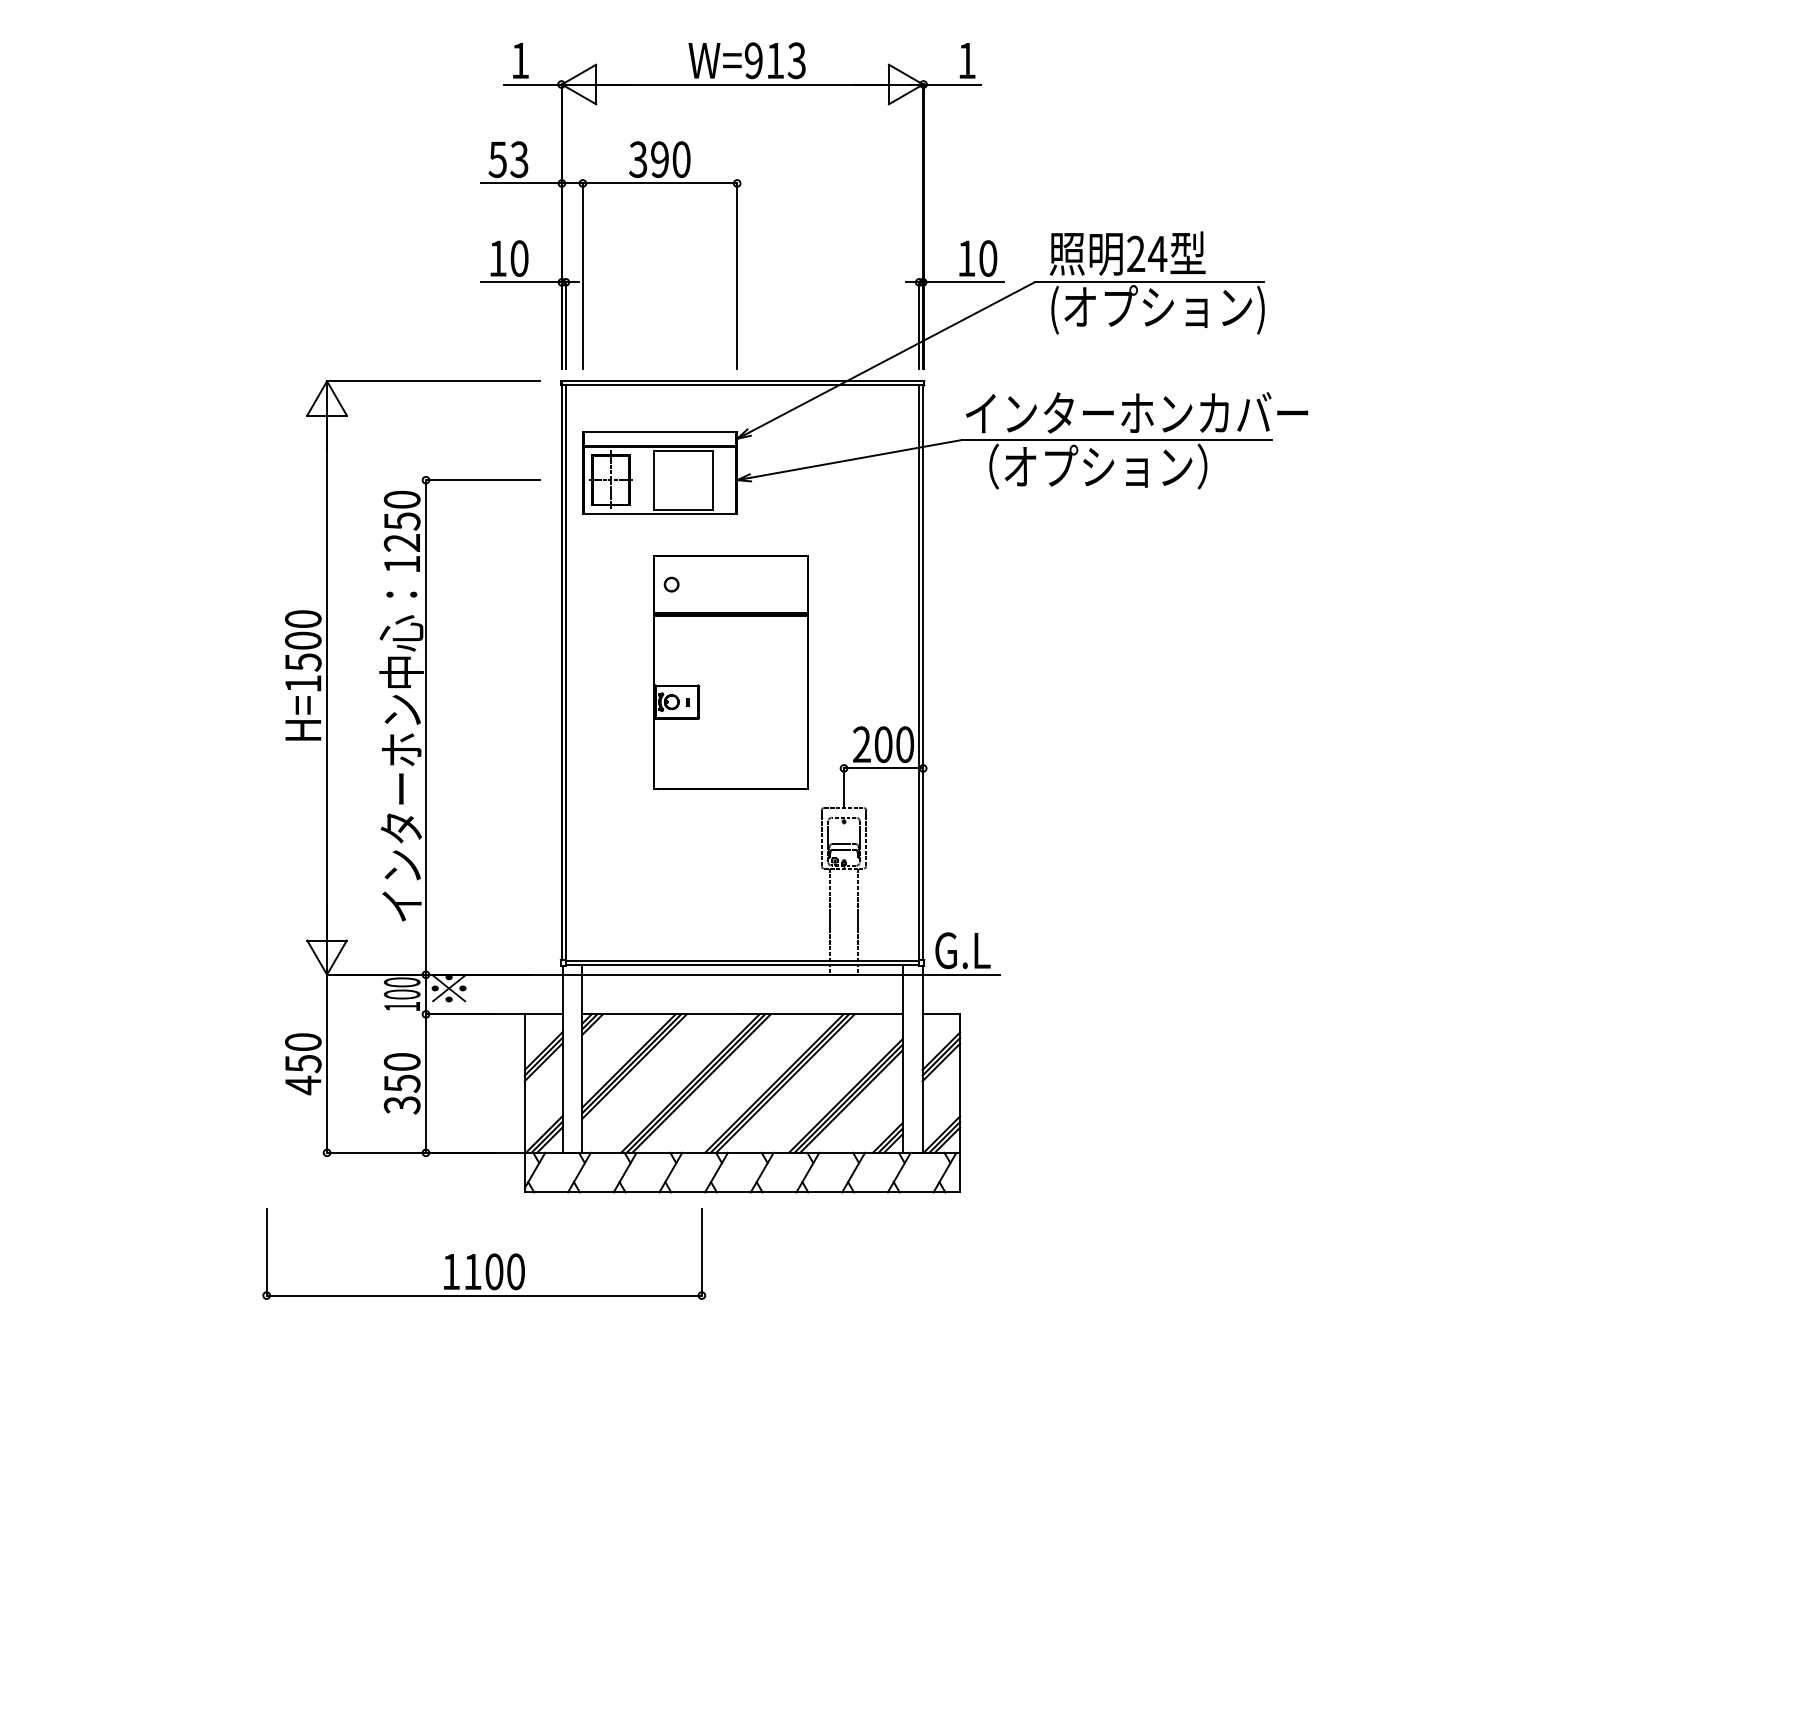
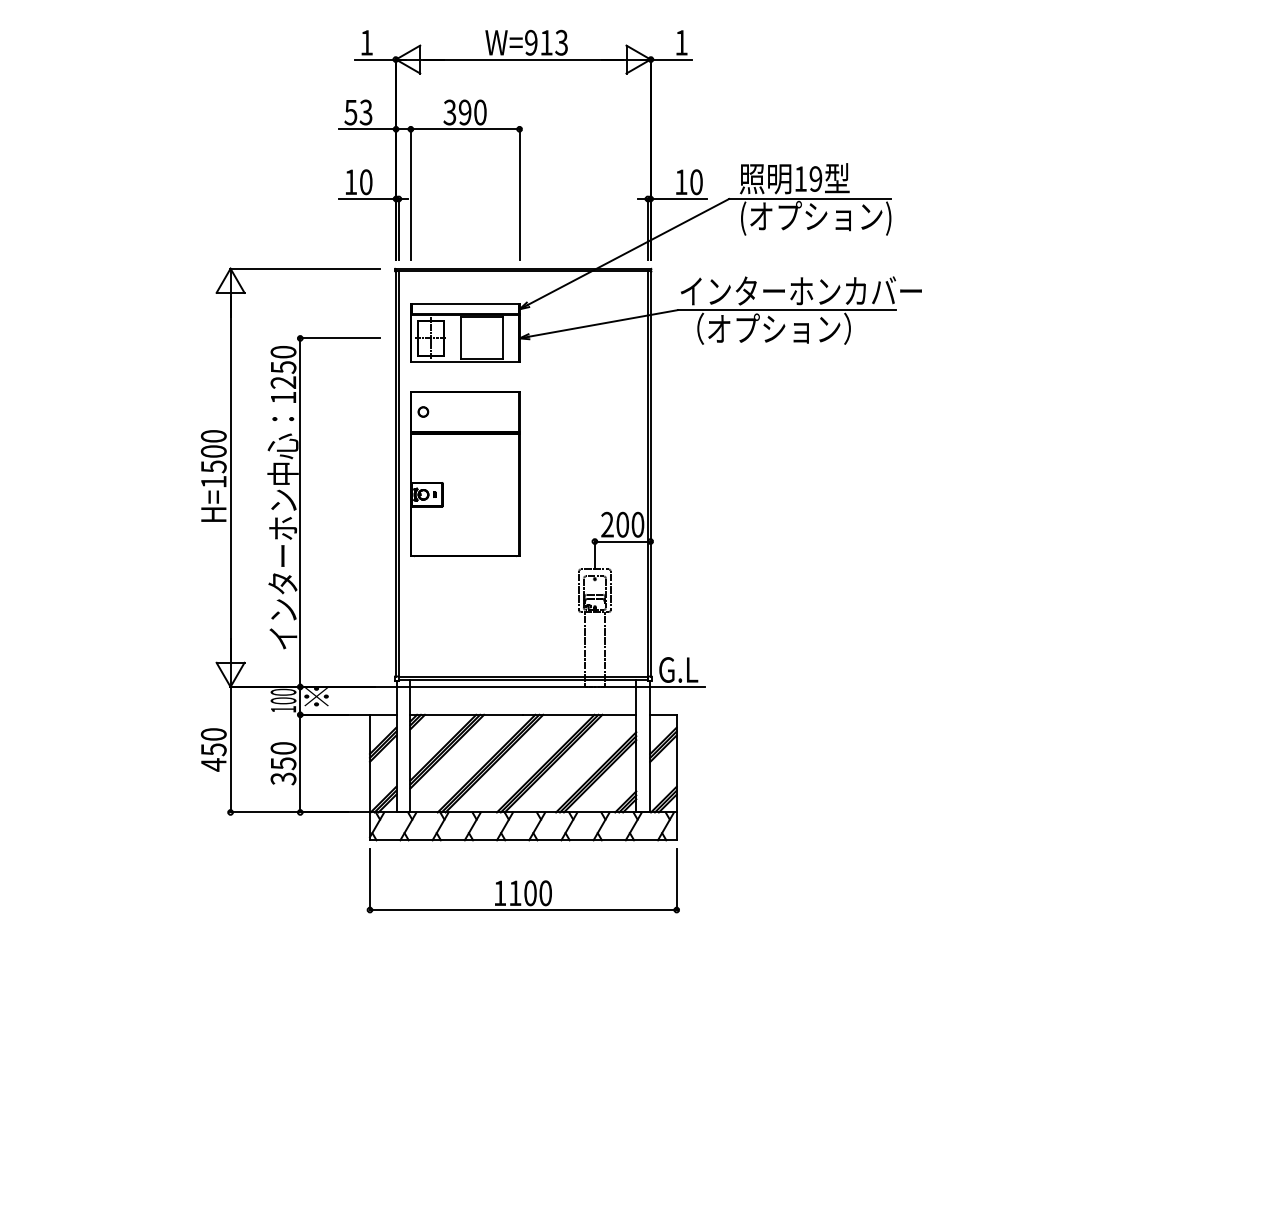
text: (1147, 253) -> (808, 178), 24 -> 19
part: (731, 671) -> (465, 473), moved
part: (483, 1253) -> (522, 880), moved

